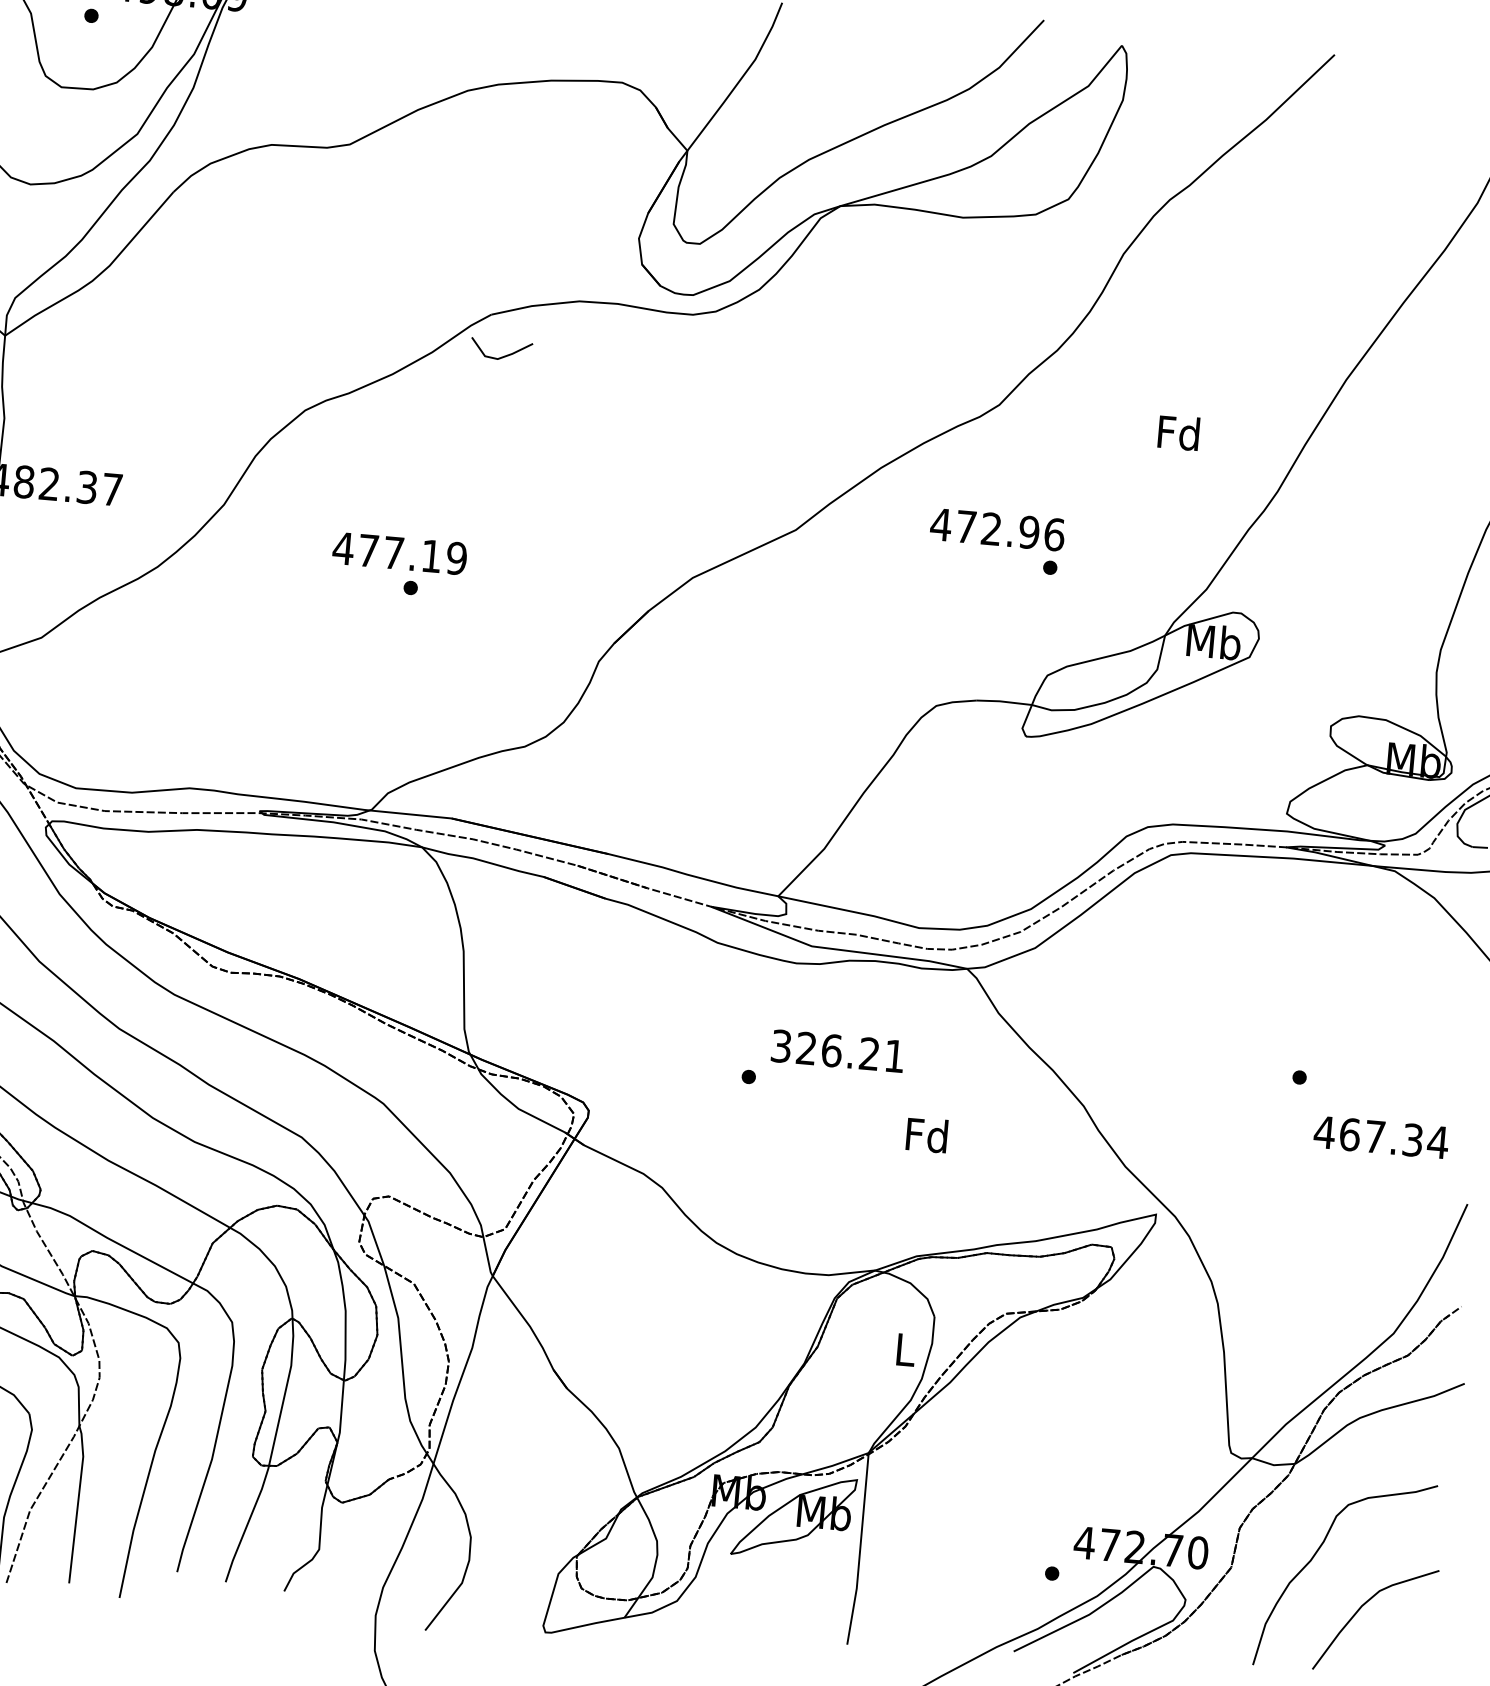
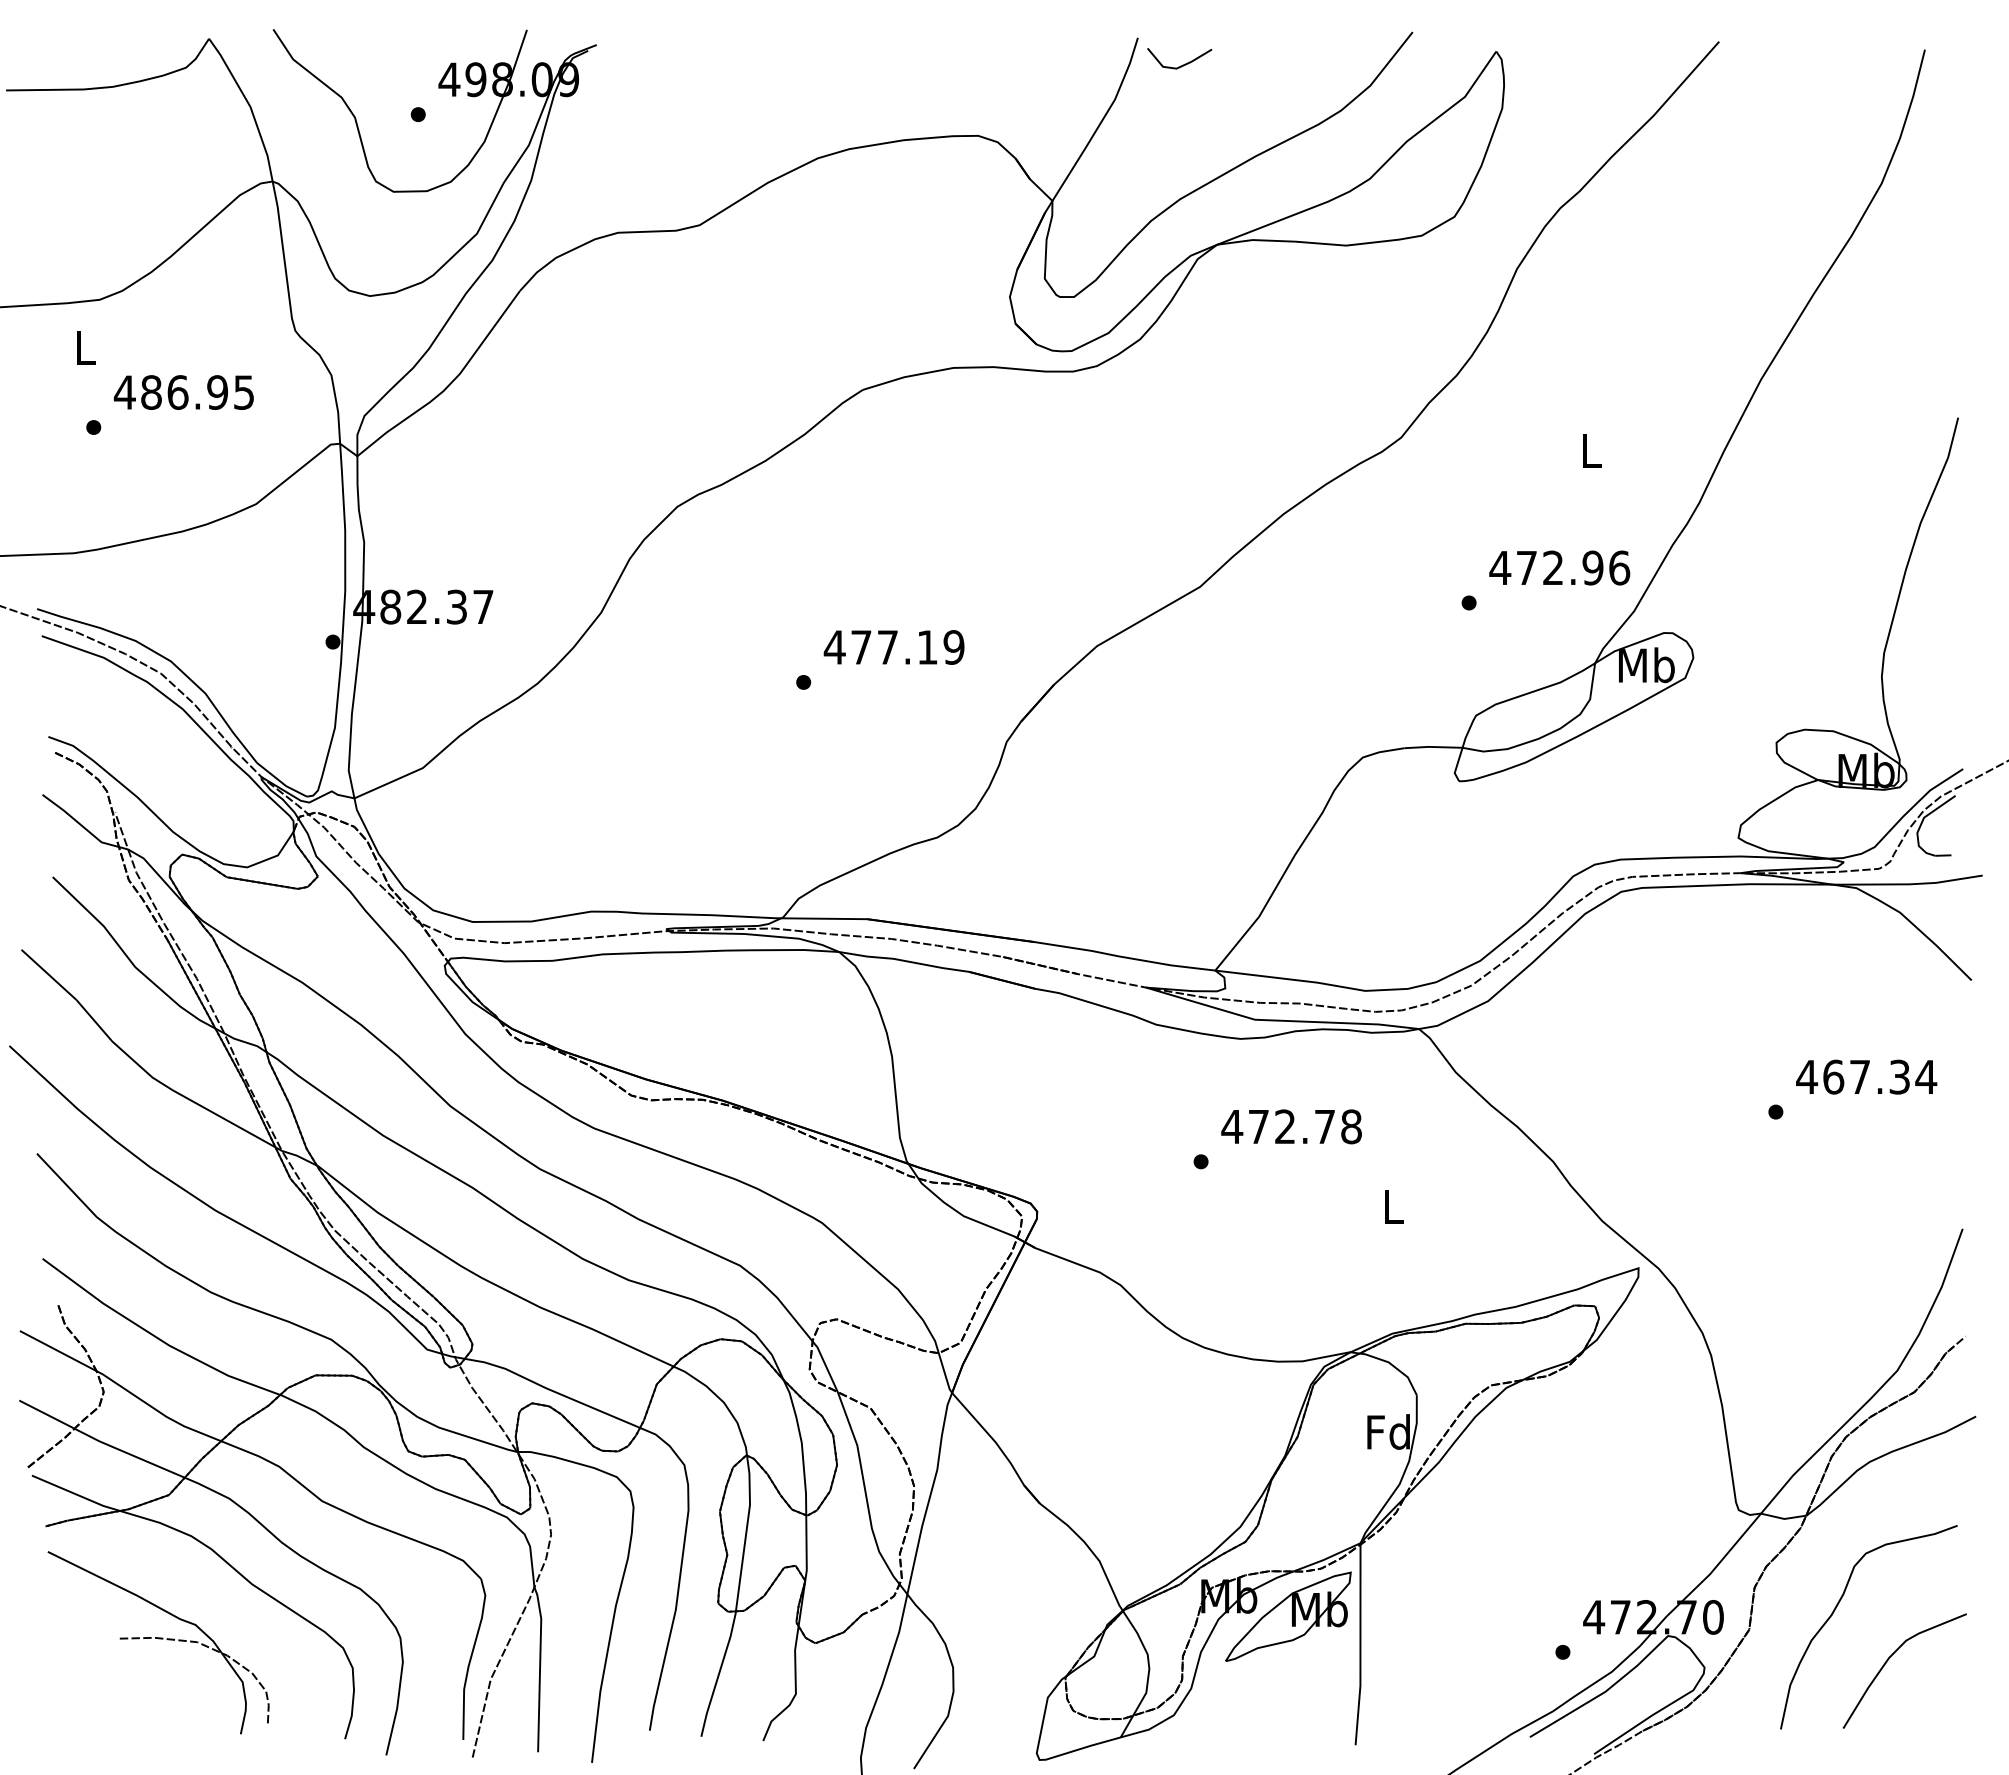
line: (503, 355) -> (1182, 64), moved
text: (1178, 432) -> (1590, 450), Fd -> L
text: (997, 529) -> (1559, 567), moved
text: (399, 553) -> (893, 647), moved
text: (837, 1050) -> (1291, 1126), 326.21 -> 472.78
text: (927, 1135) -> (1392, 1206), Fd -> L
text: (1381, 1136) -> (1866, 1076), moved
text: (904, 1349) -> (1388, 1431), L -> Fd

